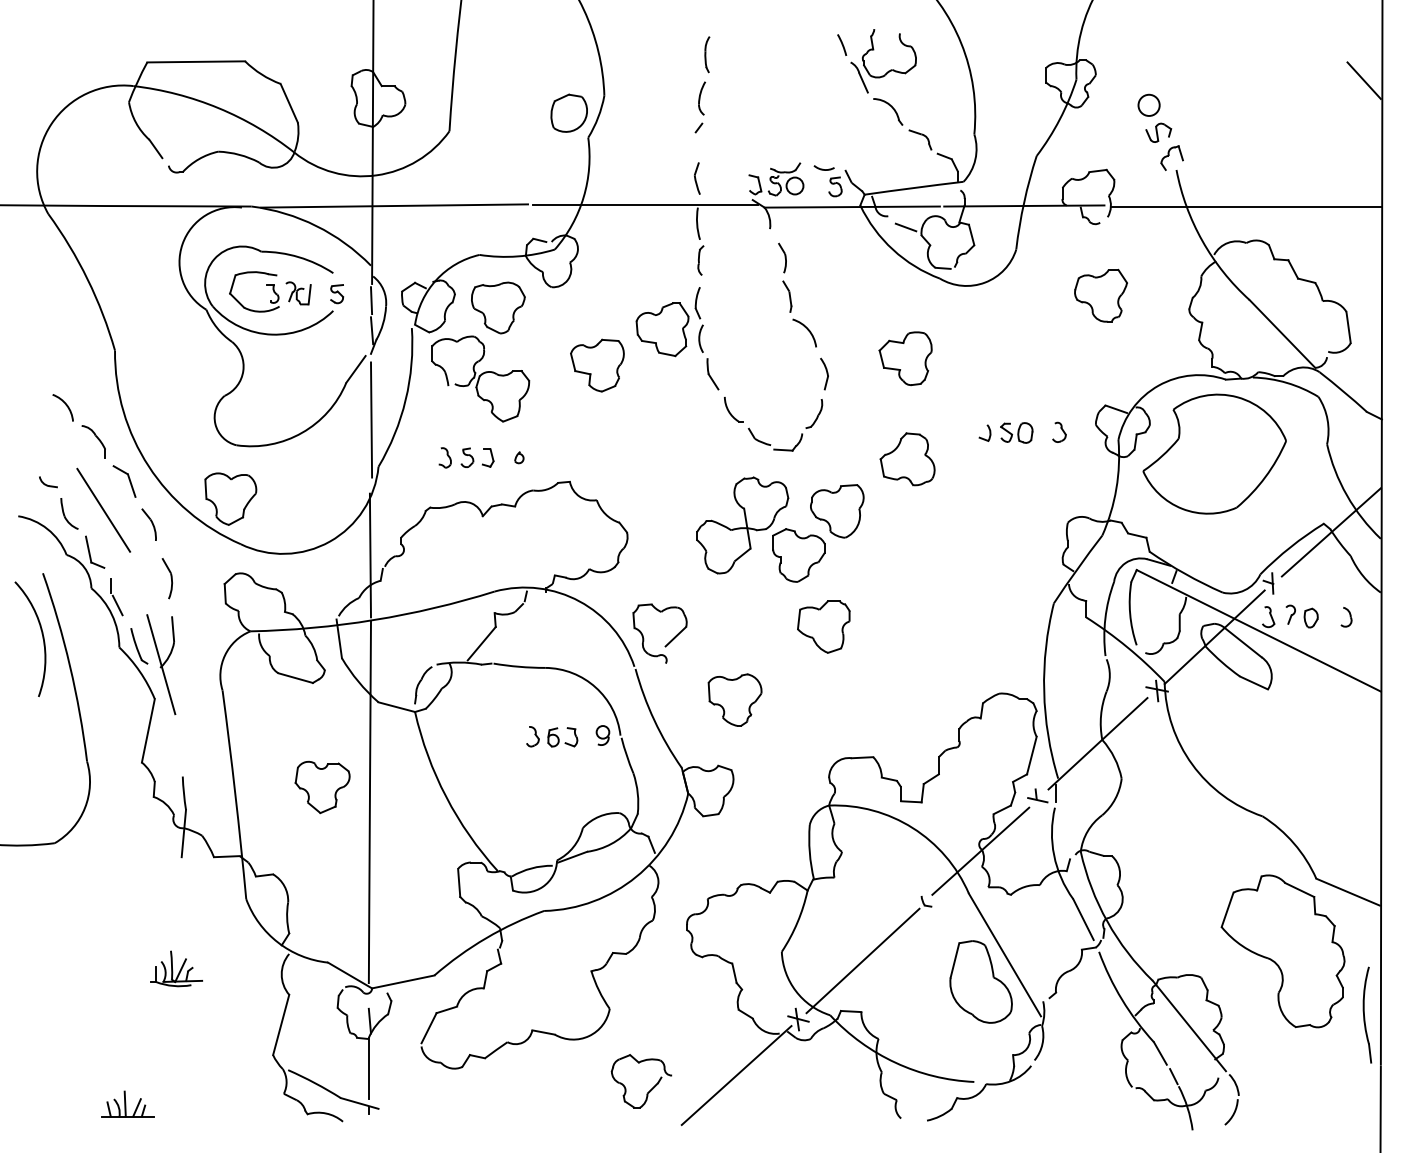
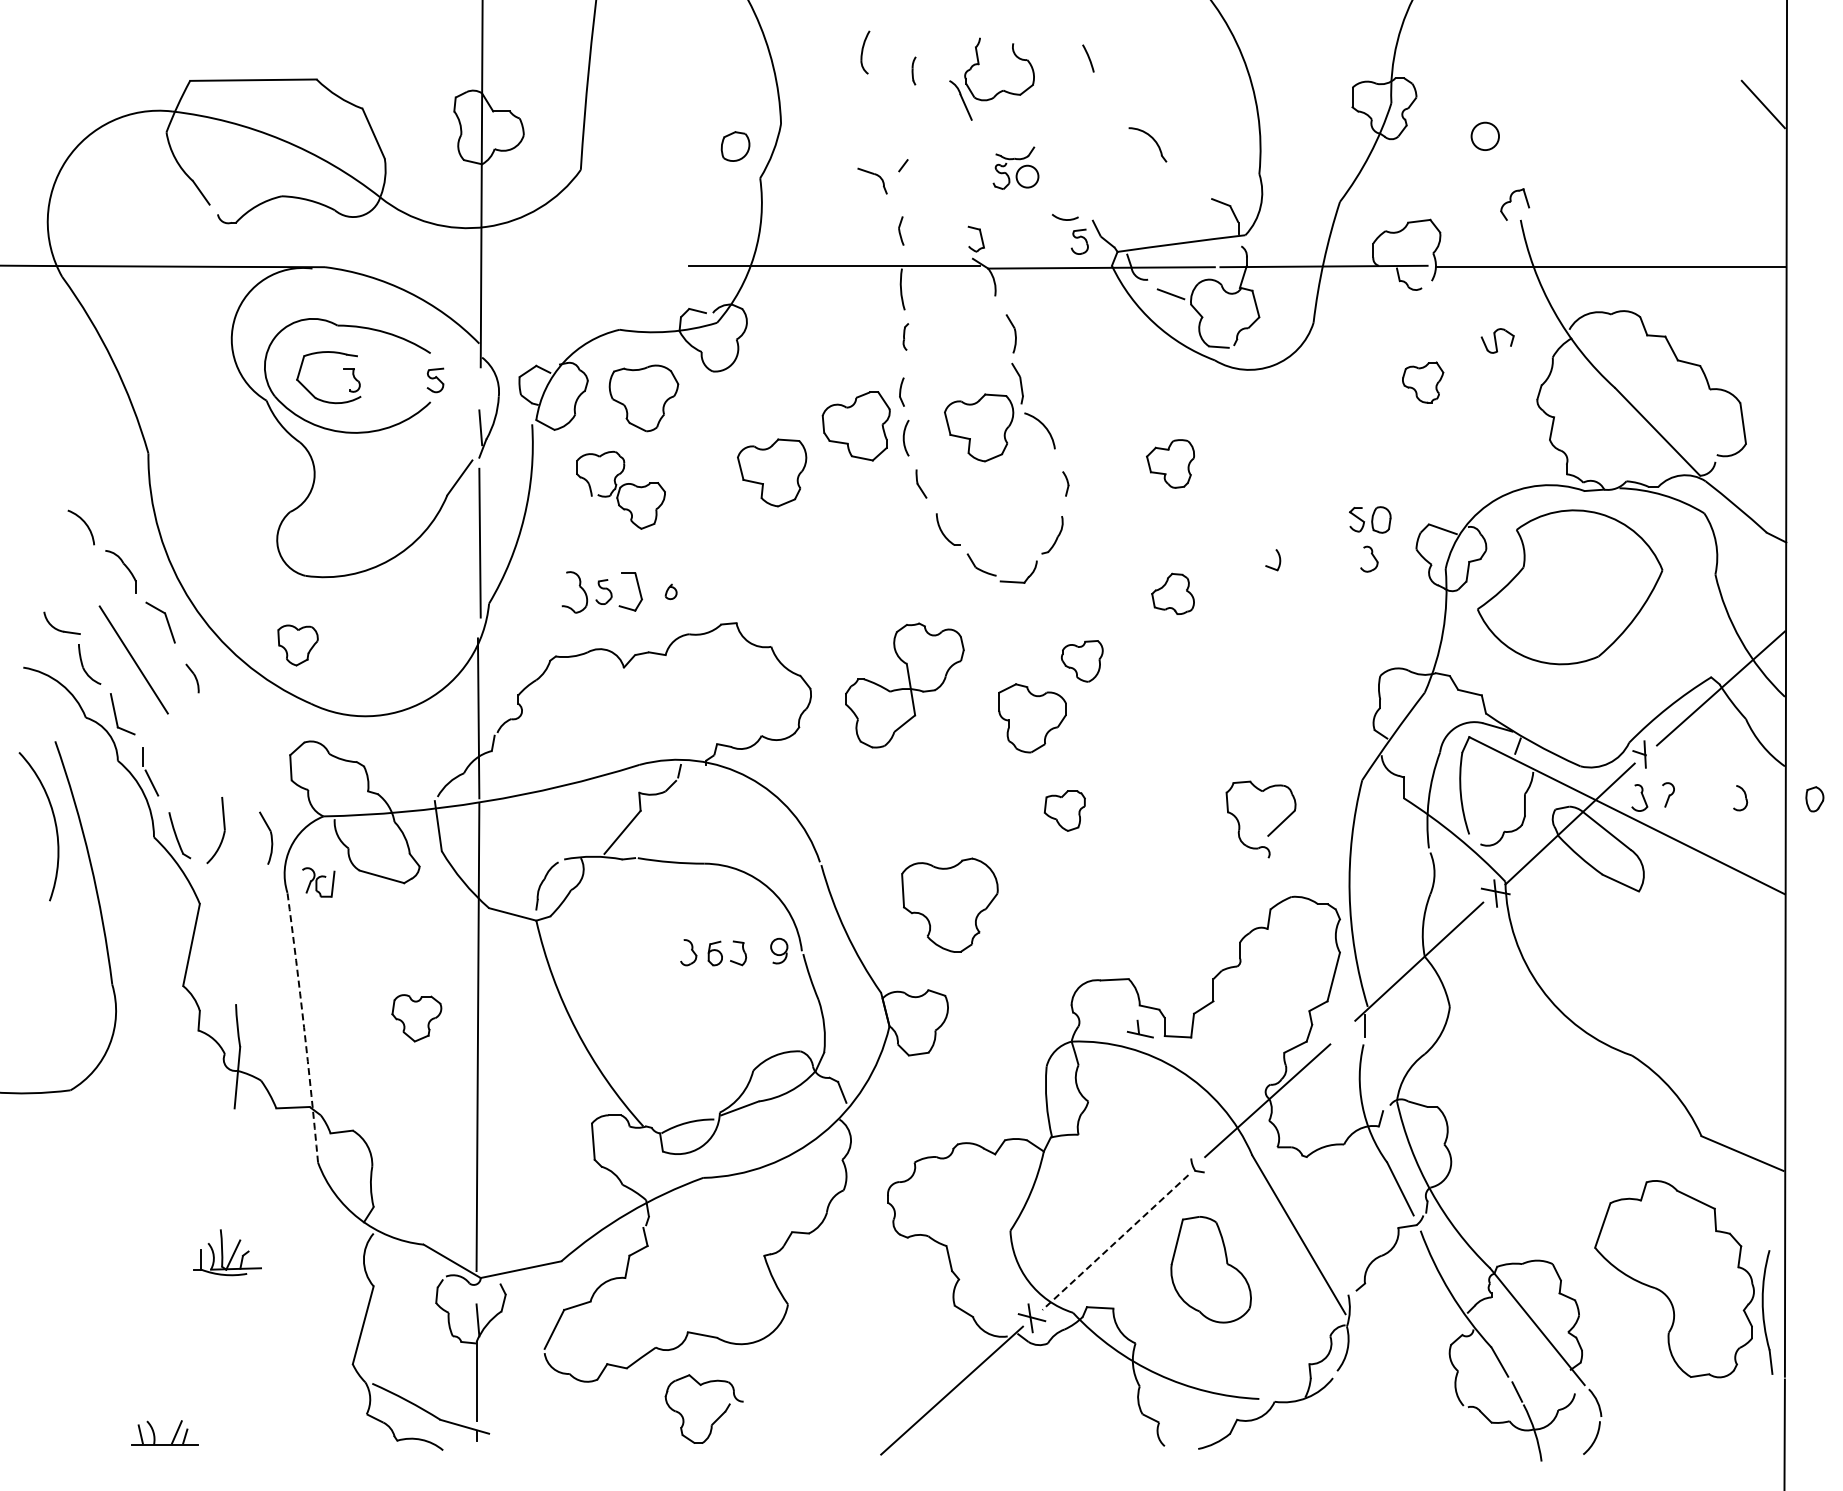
part: (706, 54) -> (913, 70), size x0.6
part: (890, 69) -> (1000, 90), moved
part: (702, 98) -> (865, 52), moved
part: (569, 113) -> (735, 146), size x0.6
part: (1158, 132) -> (1497, 340), moved
part: (920, 139) -> (872, 180), moved
part: (697, 178) -> (901, 230), size x0.7
part: (785, 178) -> (1015, 167), moved
line: (394, 205) -> (509, 266), removed
part: (700, 260) -> (905, 336), size x0.7
part: (298, 293) -> (318, 882), moved
part: (1100, 295) -> (1422, 382), size x0.6
line: (371, 300) -> (479, 388), removed
part: (697, 302) -> (901, 391), size x0.7
part: (757, 330) -> (979, 427), added
part: (905, 358) -> (1170, 463), size x0.7
part: (713, 373) -> (921, 483), size x0.7
part: (824, 373) -> (1065, 483), size x0.6
part: (480, 379) -> (620, 490), size x0.7
part: (1016, 432) -> (1370, 519), moved
part: (445, 457) -> (575, 591), size x1.6
part: (487, 457) -> (630, 591), size x1.6
part: (907, 458) -> (1172, 593), size x0.6
part: (48, 482) -> (62, 623), size x1.6
part: (230, 499) -> (297, 645), size x0.6
part: (837, 511) -> (1082, 661), size x0.6
part: (149, 524) -> (192, 678), size x0.7
part: (742, 525) -> (904, 685), moved
part: (167, 578) -> (266, 837), moved
part: (1310, 618) -> (1814, 799), moved
part: (823, 626) -> (1064, 810), size x0.6
part: (668, 642) -> (1272, 830), moved
line: (161, 664) -> (208, 859), removed
part: (735, 700) -> (950, 905), size x1.4
part: (322, 787) -> (416, 1018), size x0.7
arc: (235, 794) -> (304, 1027), solid -> dashed
part: (1037, 795) -> (1139, 1028), moved
part: (1283, 951) -> (1674, 1279), moved
line: (863, 960) -> (1115, 1242), solid -> dashed
part: (980, 981) -> (1210, 1269), moved
part: (650, 1090) -> (715, 1420), moved
line: (125, 1104) -> (161, 1427), removed

